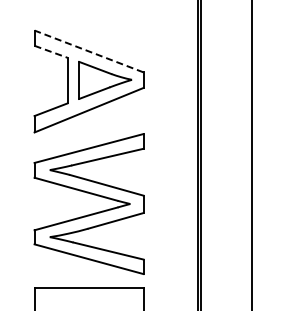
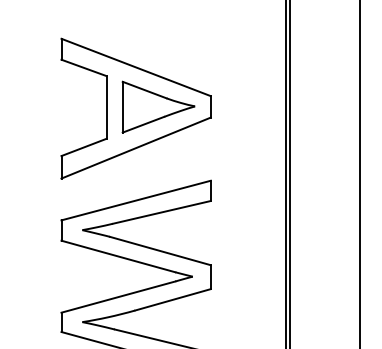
line: (51, 51) -> (84, 67), dashed -> solid
line: (88, 51) -> (135, 67), dashed -> solid

